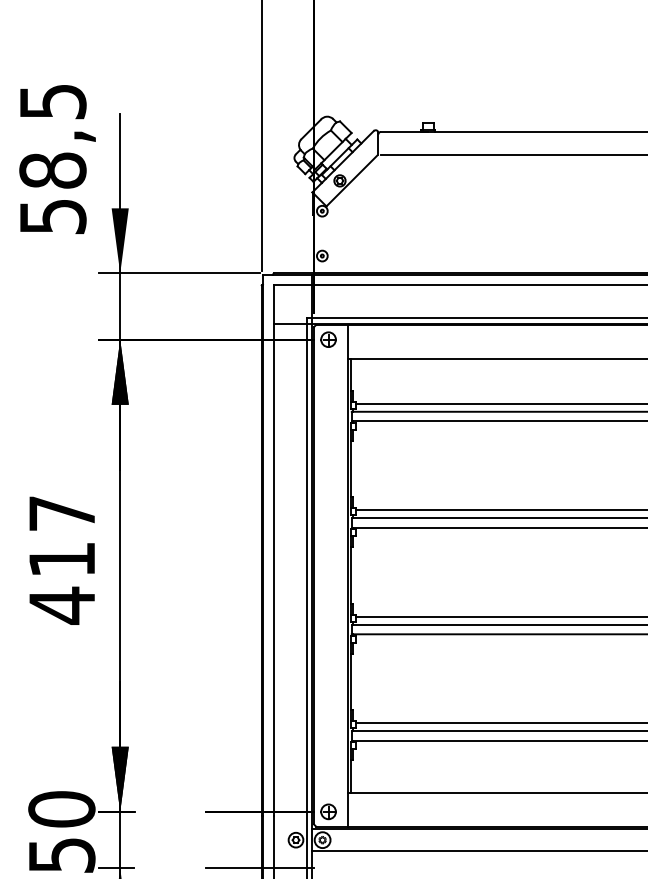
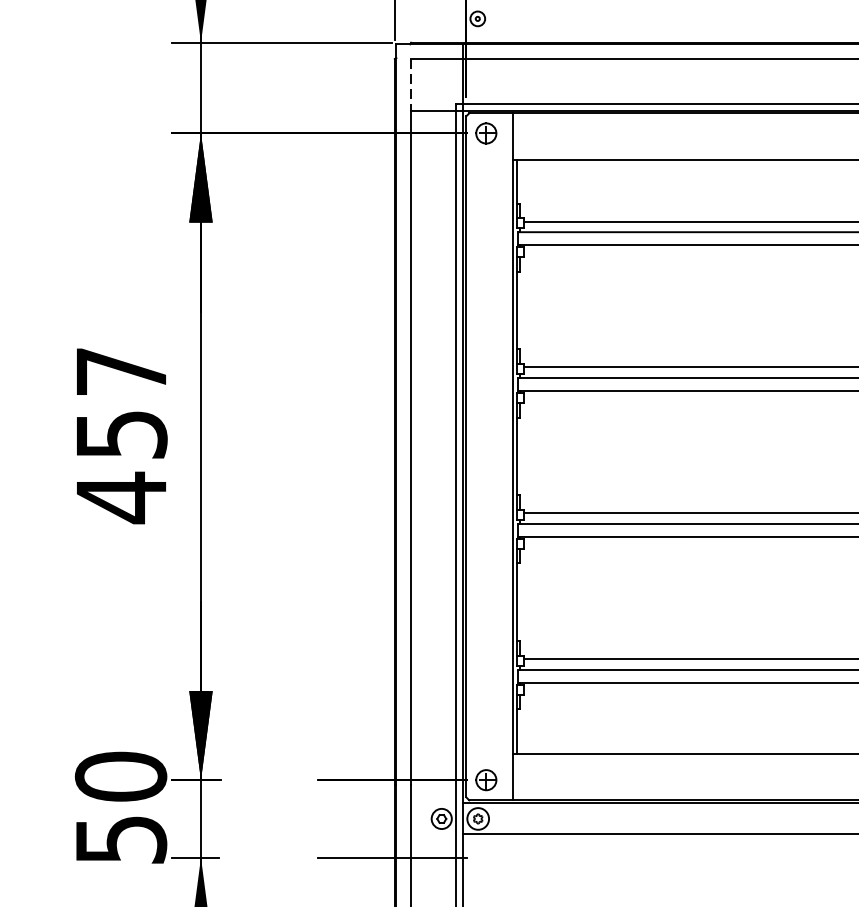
line: (273, 305) -> (410, 86), solid -> dashed
text: (62, 559) -> (121, 434), 417 -> 457

